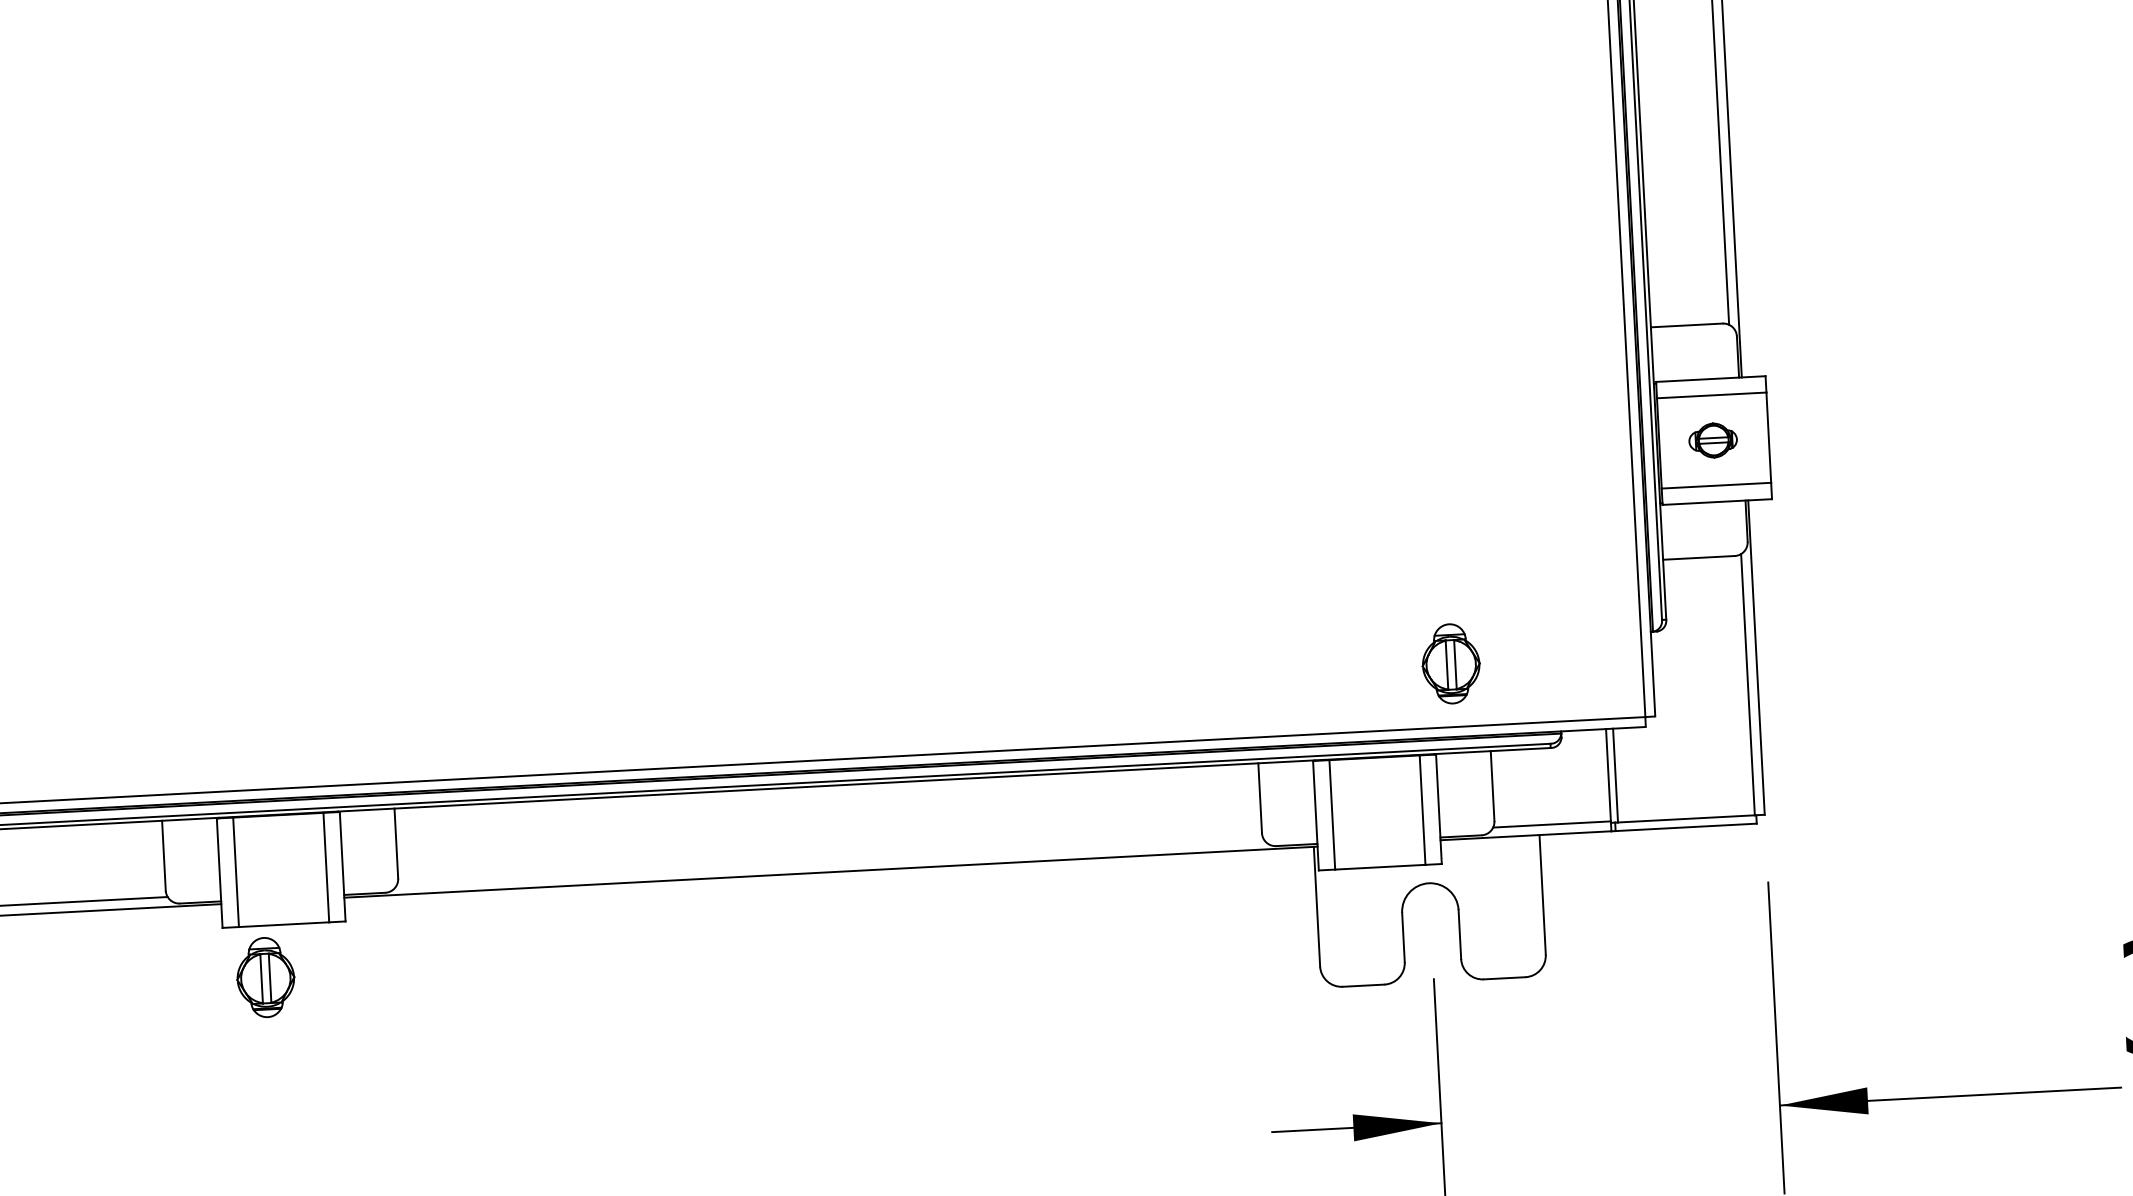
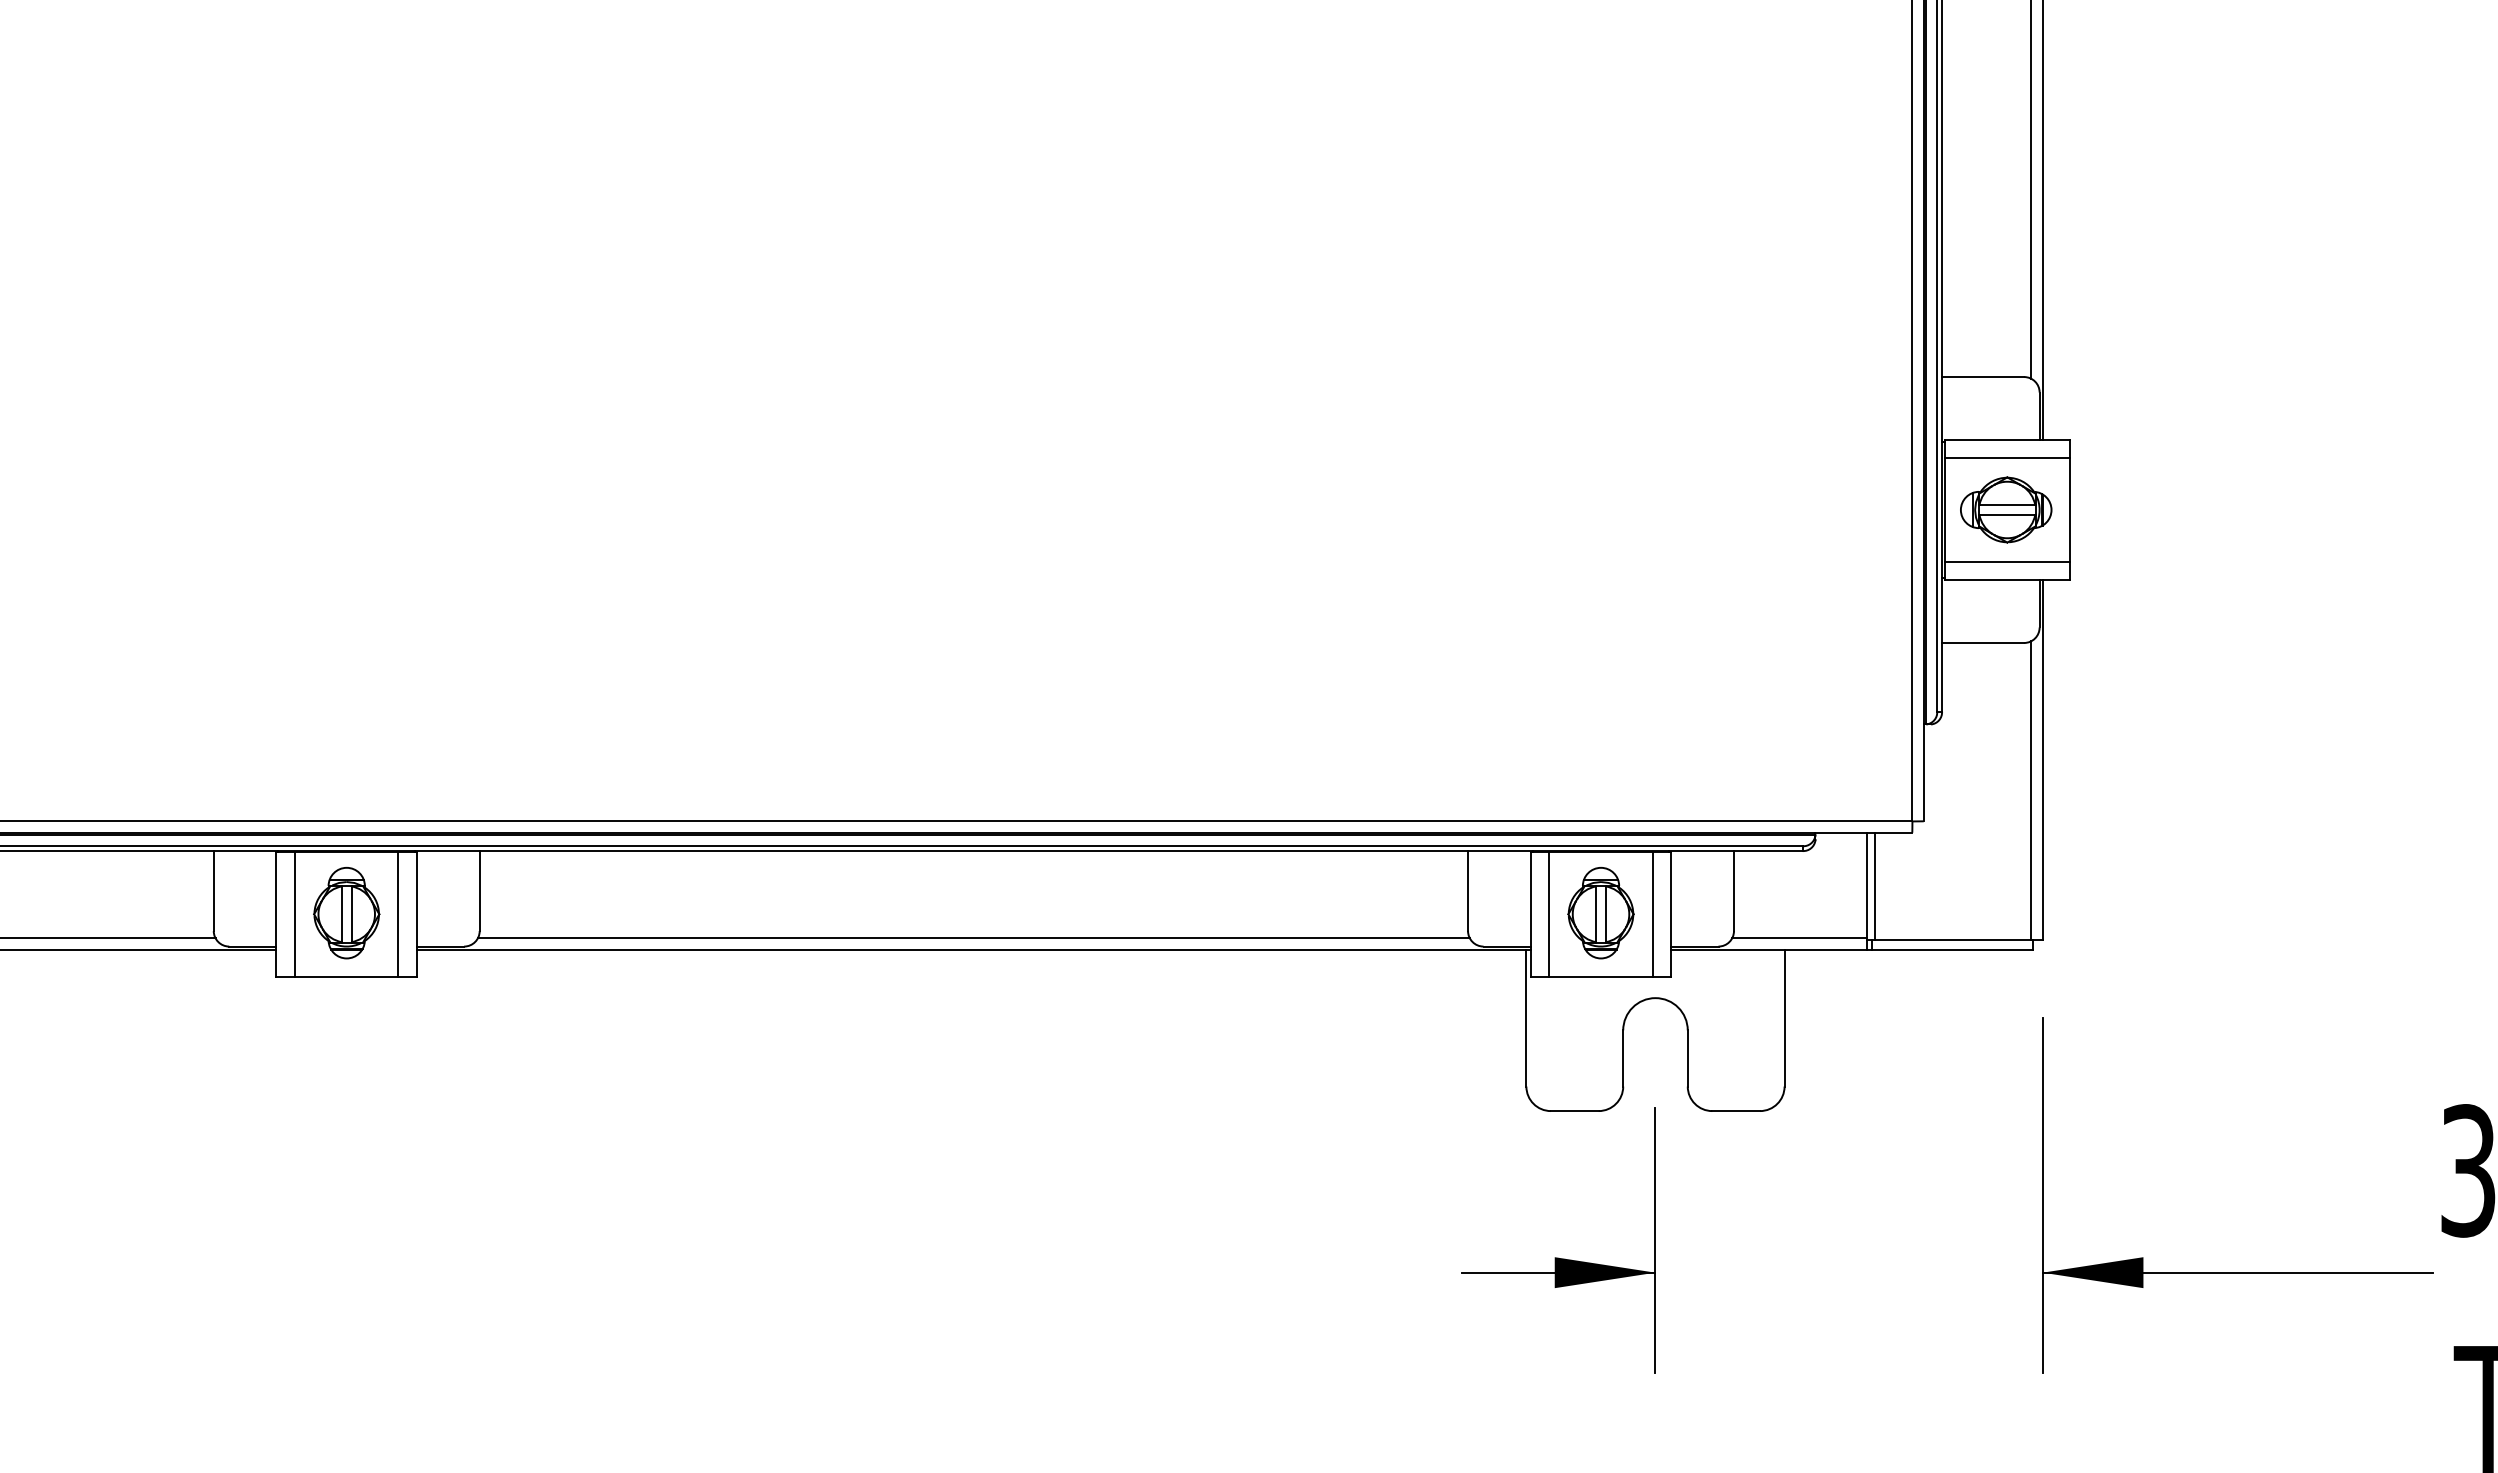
part: (1713, 440) -> (2006, 509), size x1.67
part: (1450, 664) -> (1600, 913), moved
line: (830, 862) -> (973, 938), added
part: (265, 977) -> (346, 913), moved

